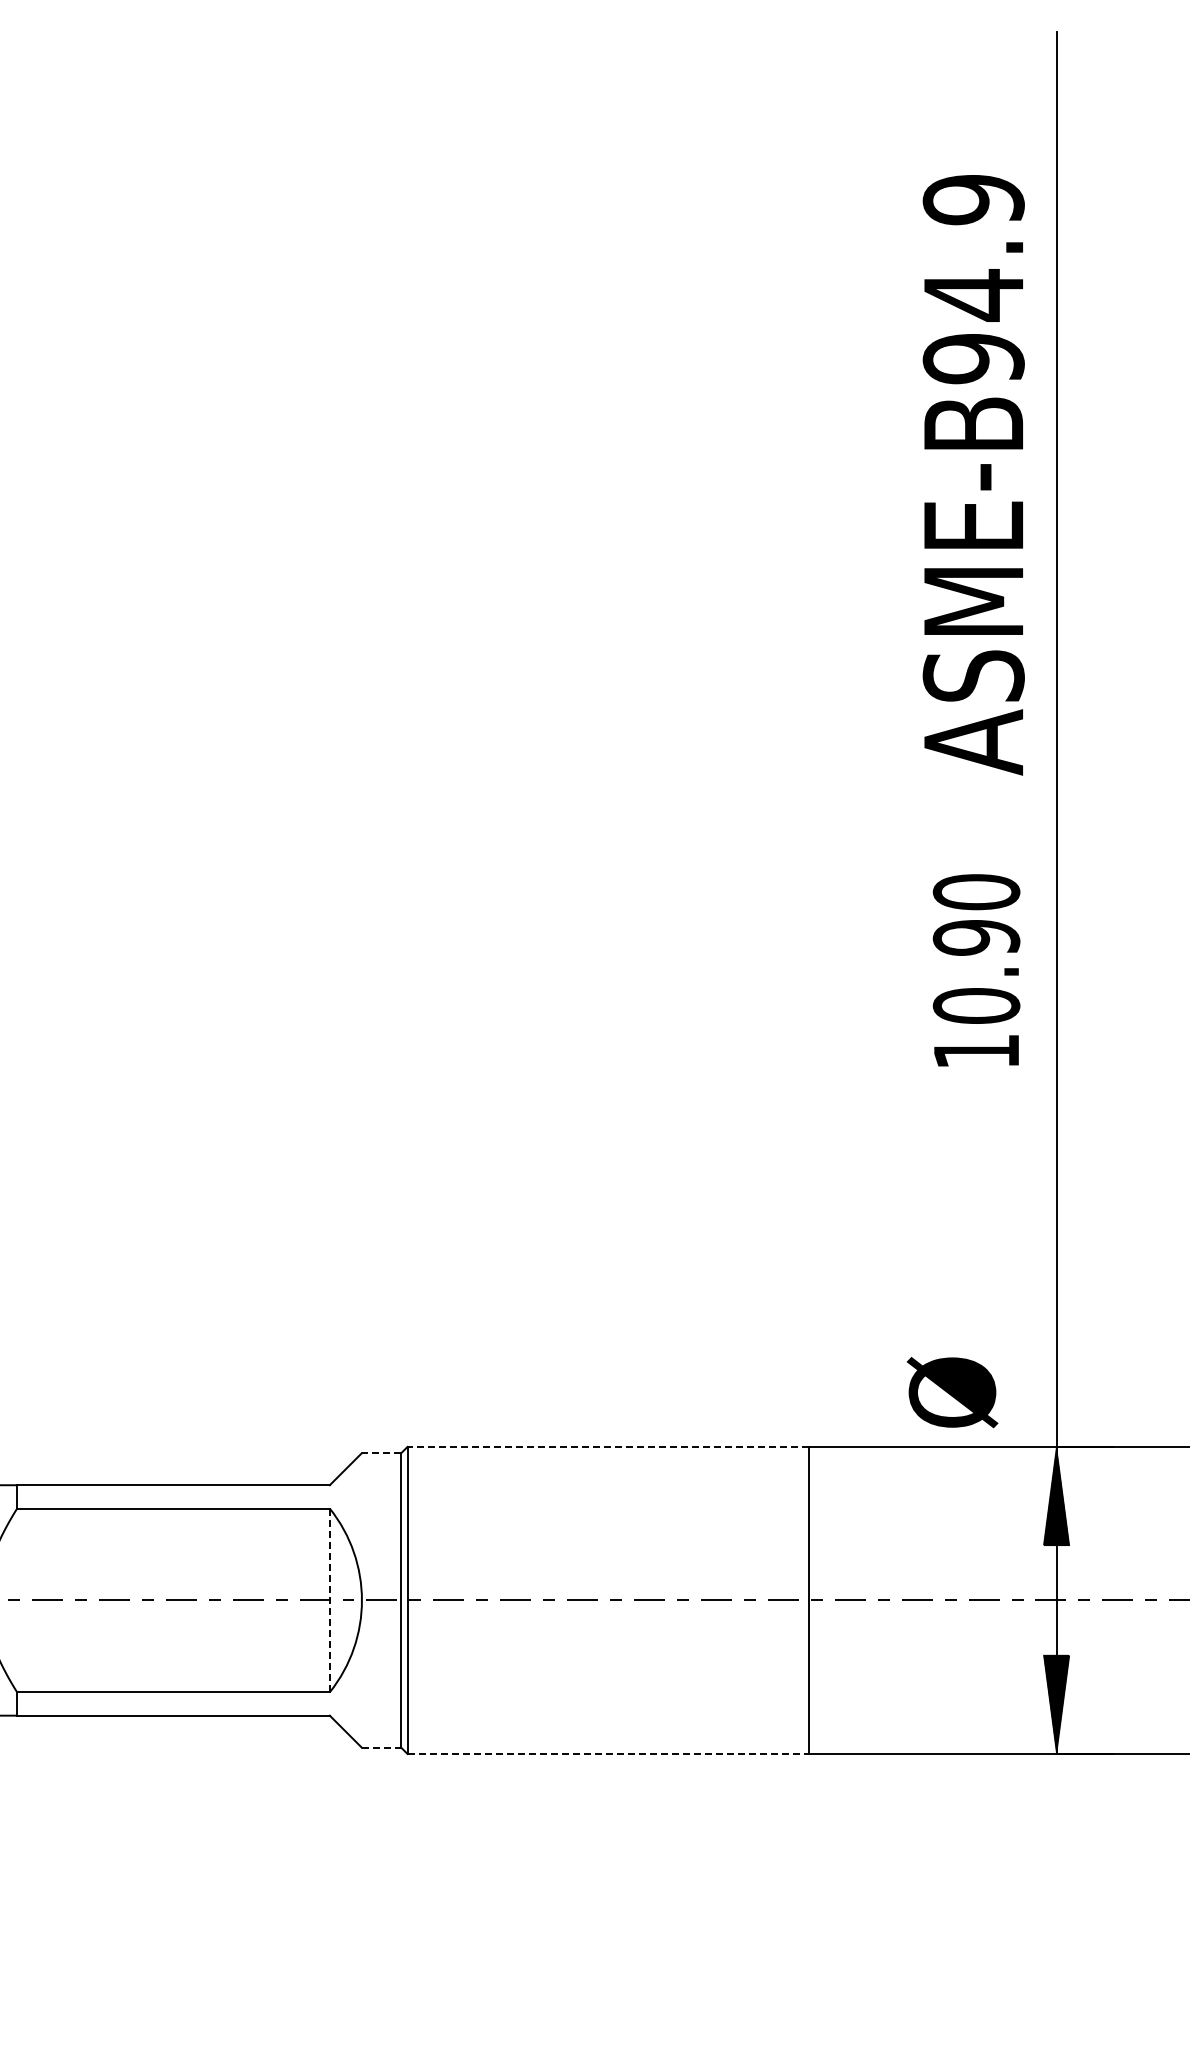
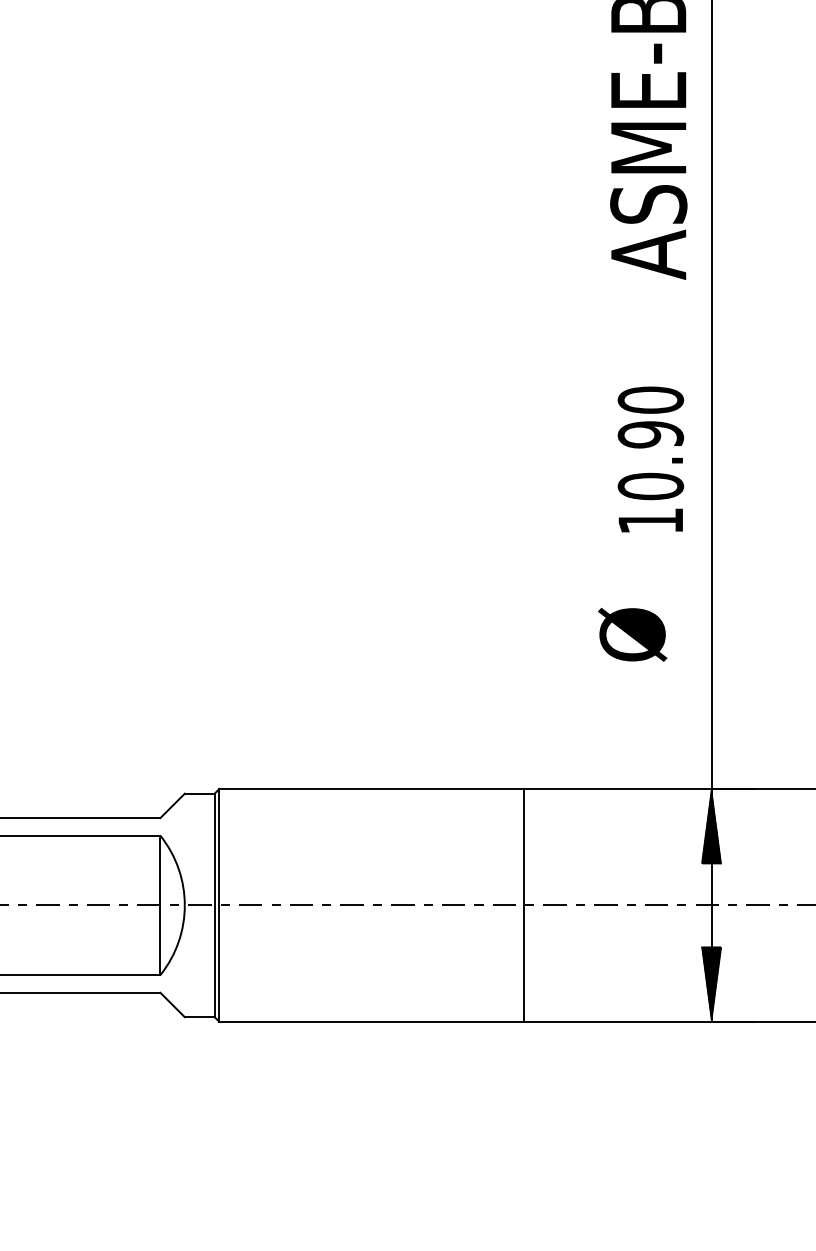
text: (976, 970) -> (650, 459), moved
text: (952, 1392) -> (632, 634), moved
line: (608, 1446) -> (371, 788), dashed -> solid
line: (381, 1453) -> (199, 794), dashed -> solid
line: (329, 1600) -> (160, 905), dashed -> solid
line: (381, 1747) -> (199, 1016), dashed -> solid
line: (608, 1753) -> (371, 1021), dashed -> solid

